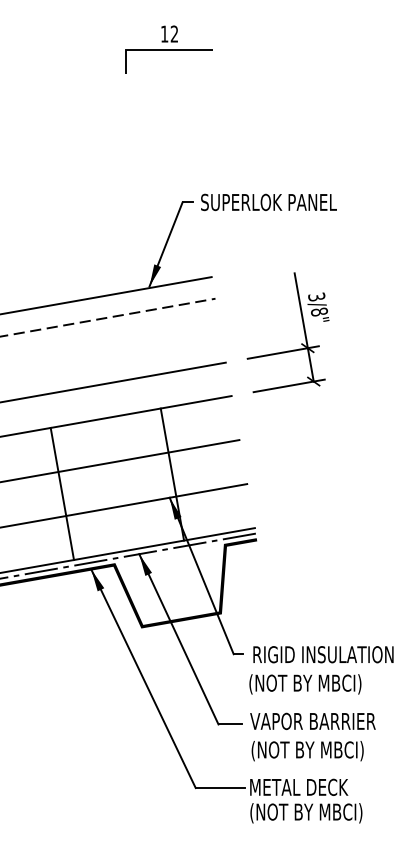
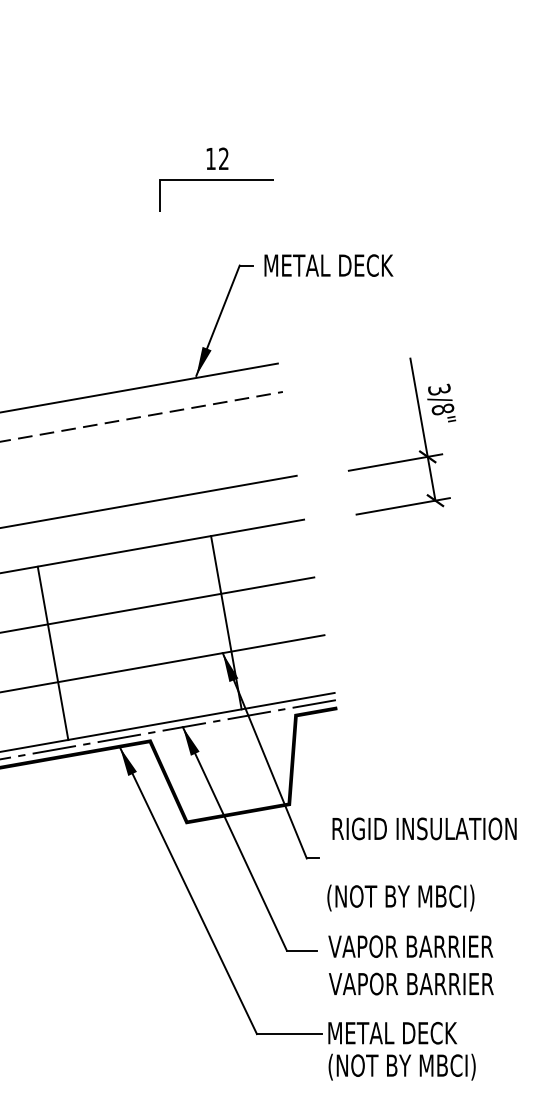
part: (168, 49) -> (215, 179), moved
text: (268, 202) -> (352, 265), SUPERLOK PANEL -> METAL DECK
part: (303, 330) -> (422, 433), moved
line: (62, 493) -> (53, 652), moved
text: (323, 654) -> (424, 828), moved
text: (313, 750) -> (411, 984), (NOT BY MBCI) -> VAPOR BARRIER

